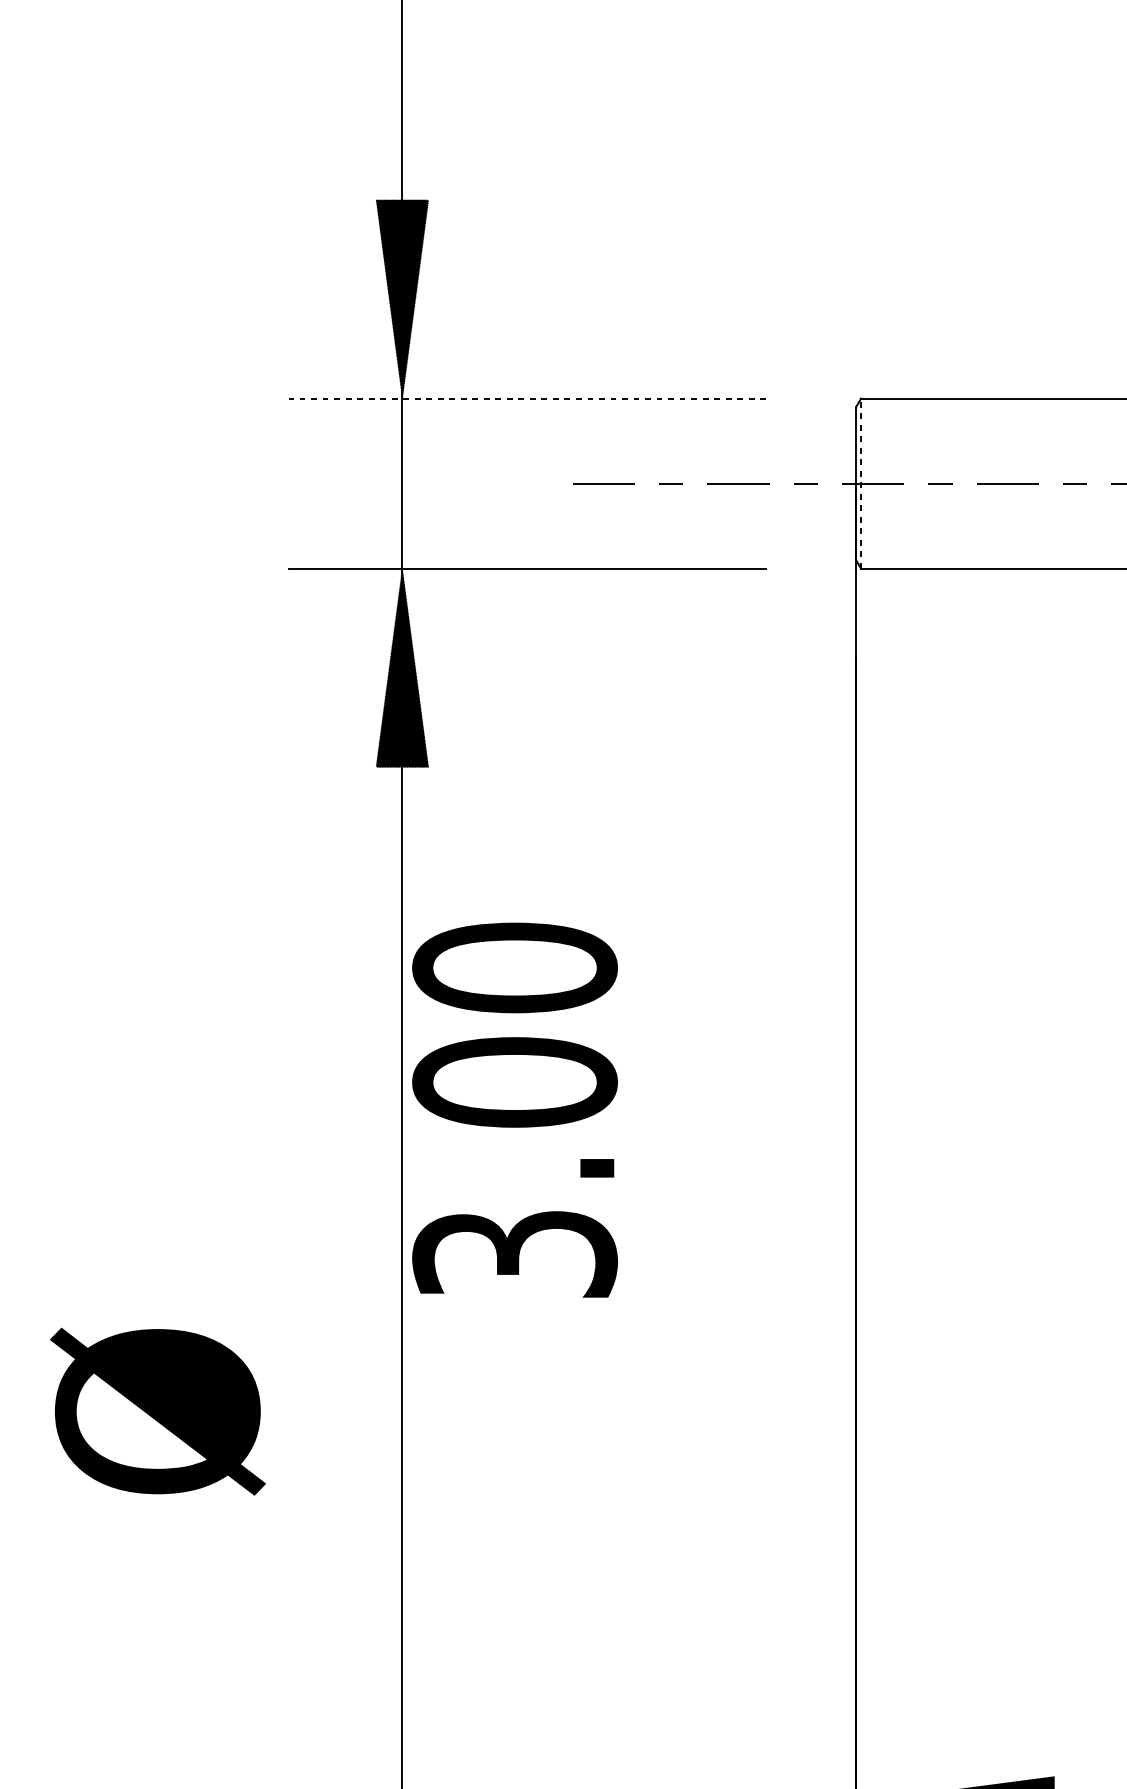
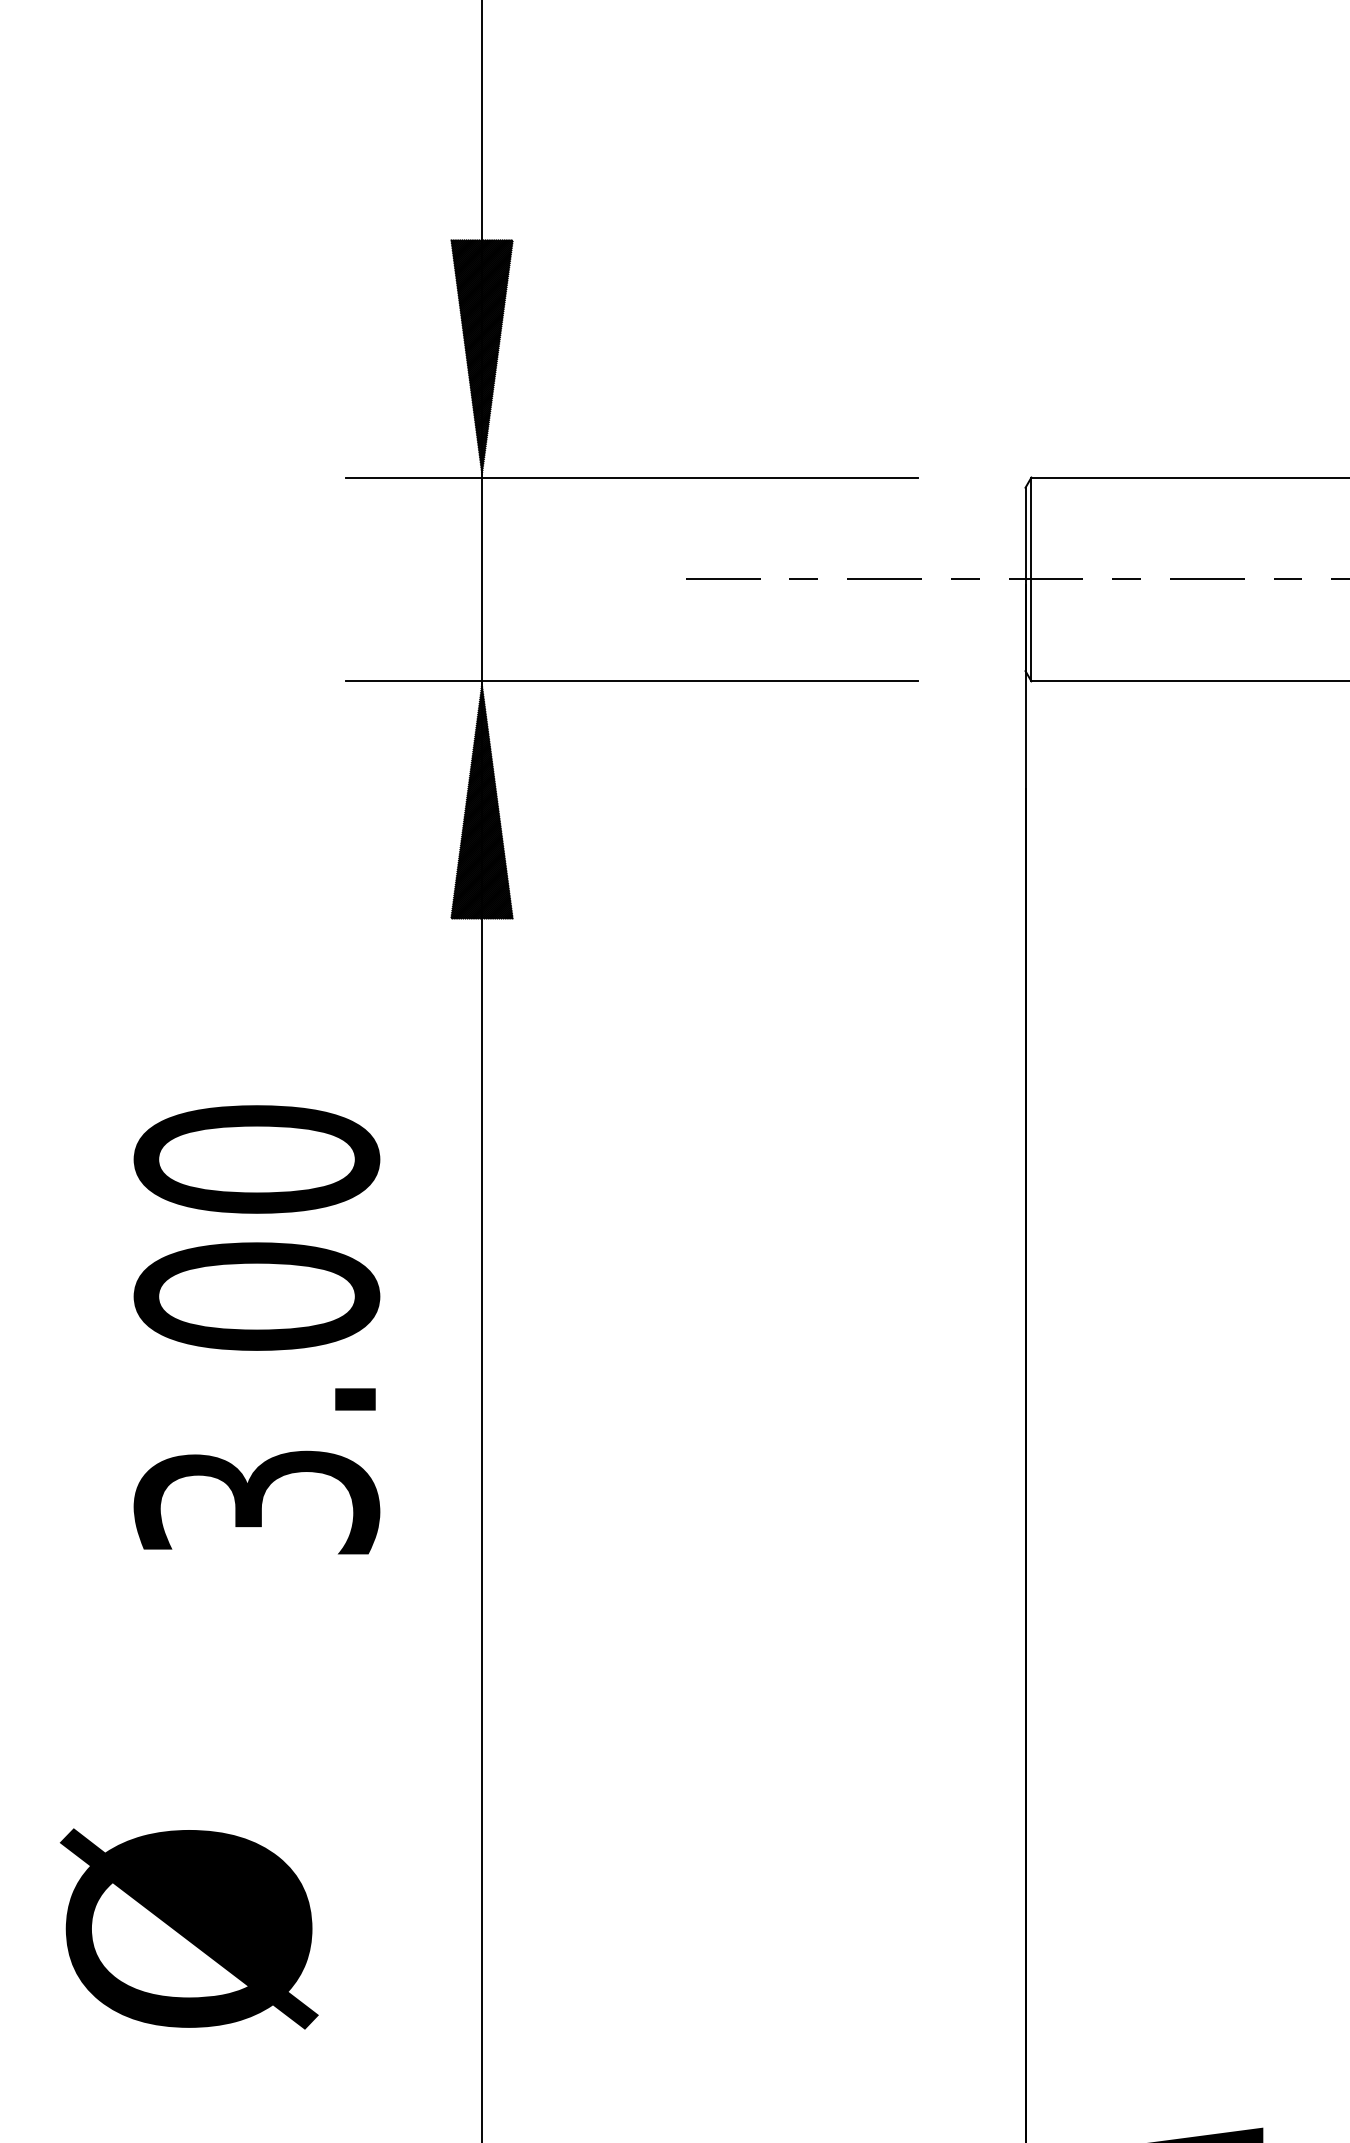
line: (527, 398) -> (631, 477), dashed -> solid
line: (861, 483) -> (1031, 579), dashed -> solid
text: (514, 1109) -> (256, 1329), moved
text: (157, 1411) -> (188, 1928), moved

